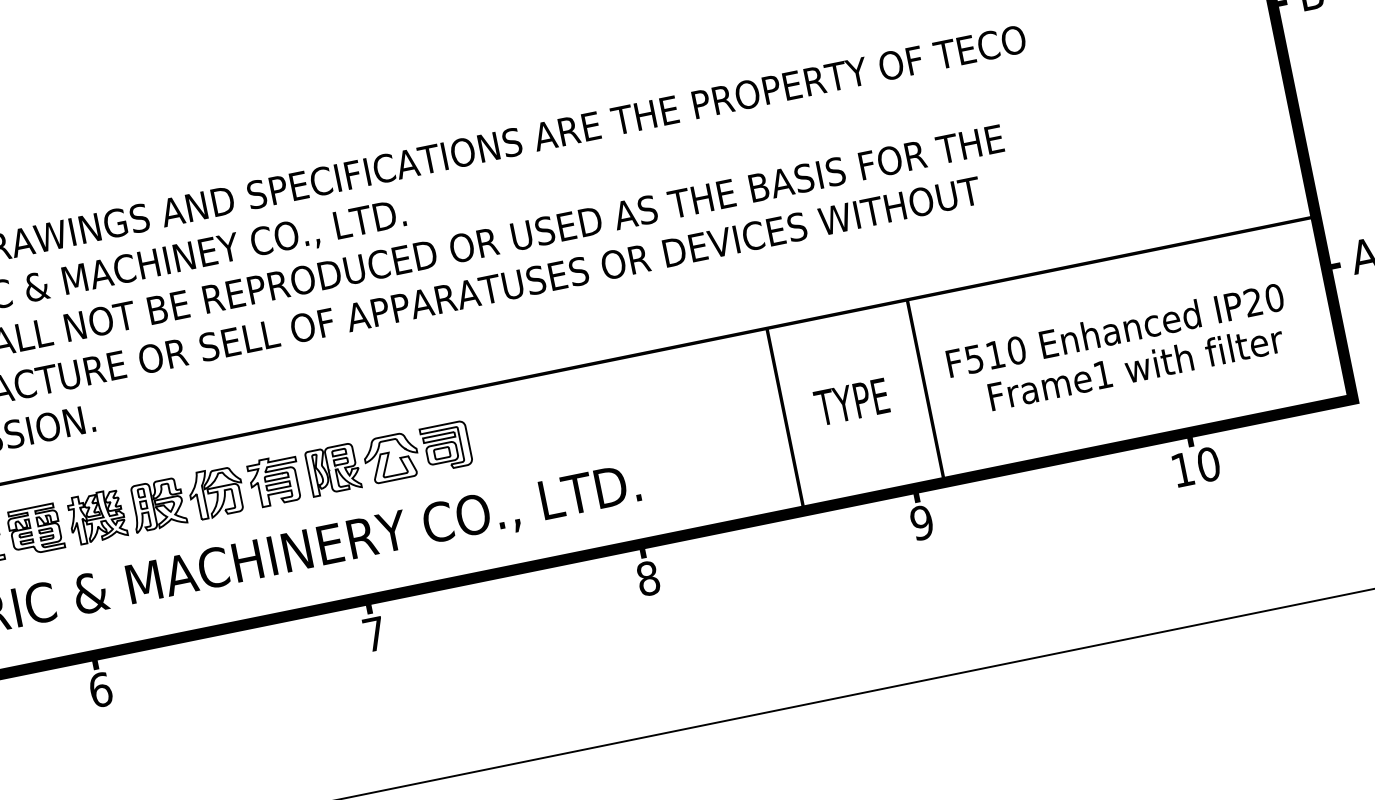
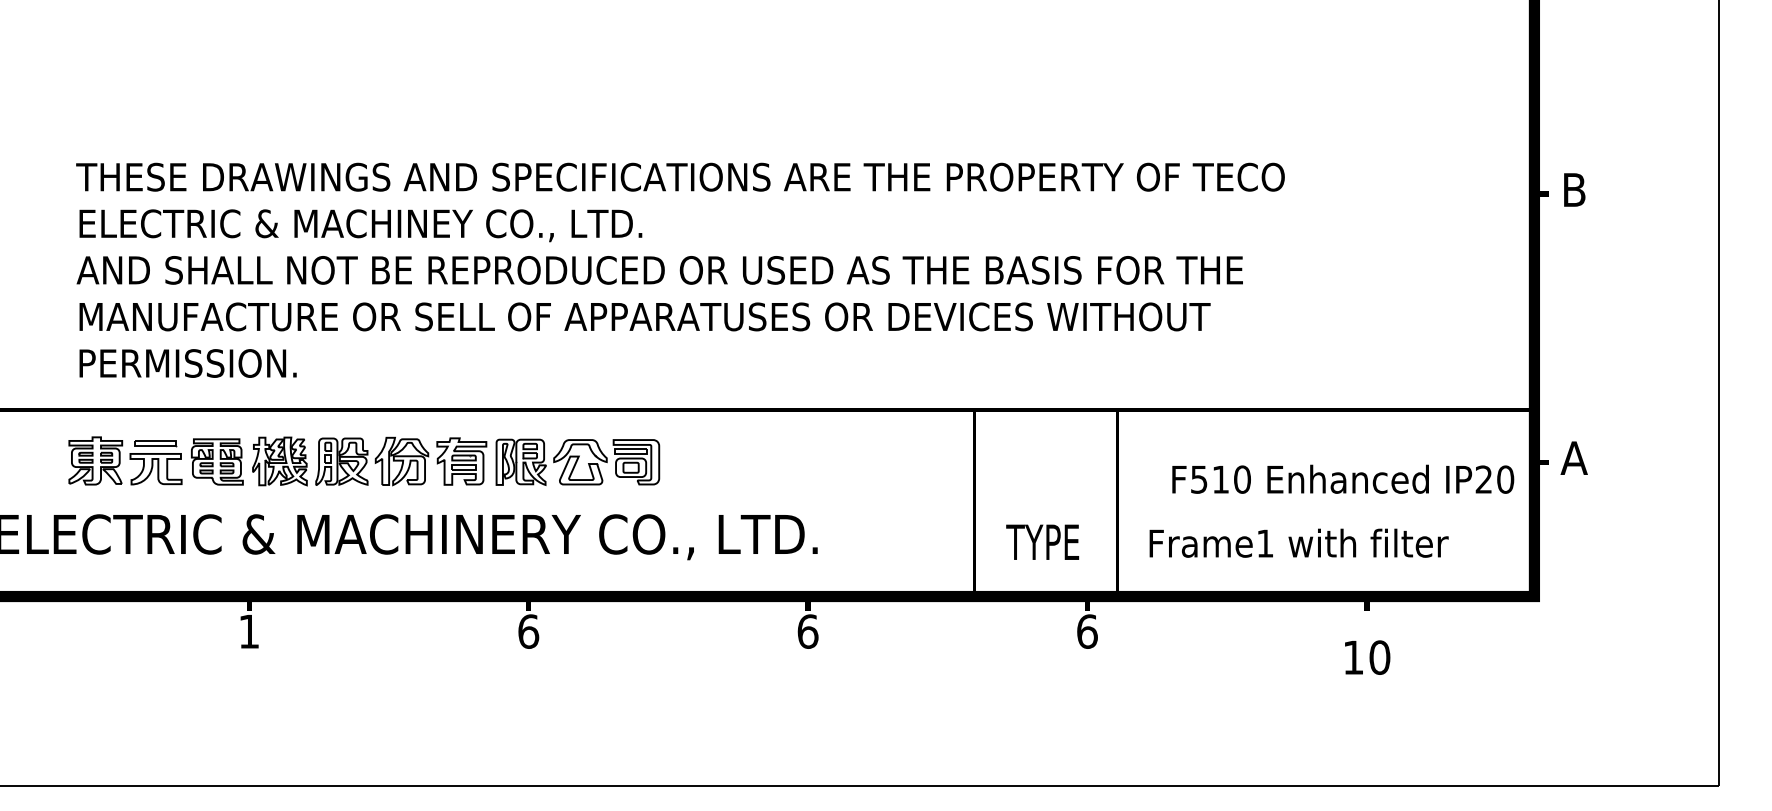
text: (1115, 329) -> (1343, 478), moved
text: (1135, 367) -> (1298, 542), moved
text: (851, 401) -> (1042, 541), moved
text: (1196, 466) -> (1367, 657), moved
text: (922, 522) -> (1087, 631), 9 -> 6
text: (647, 578) -> (807, 631), 8 -> 6
text: (374, 634) -> (528, 631), 7 -> 6
text: (100, 689) -> (249, 631), 6 -> 1

